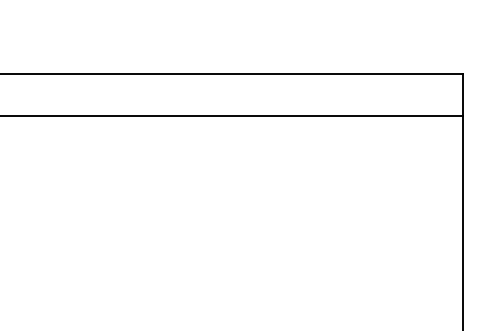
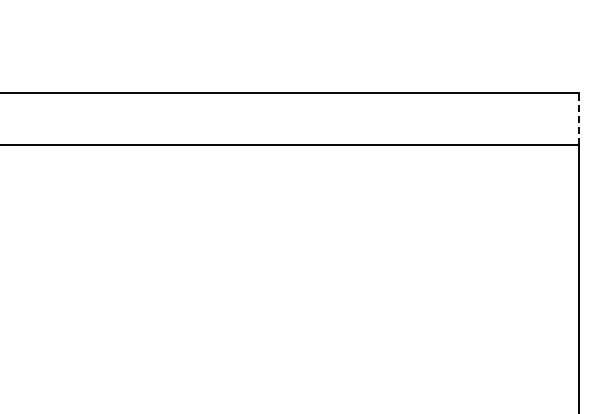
line: (462, 94) -> (578, 118), solid -> dashed

